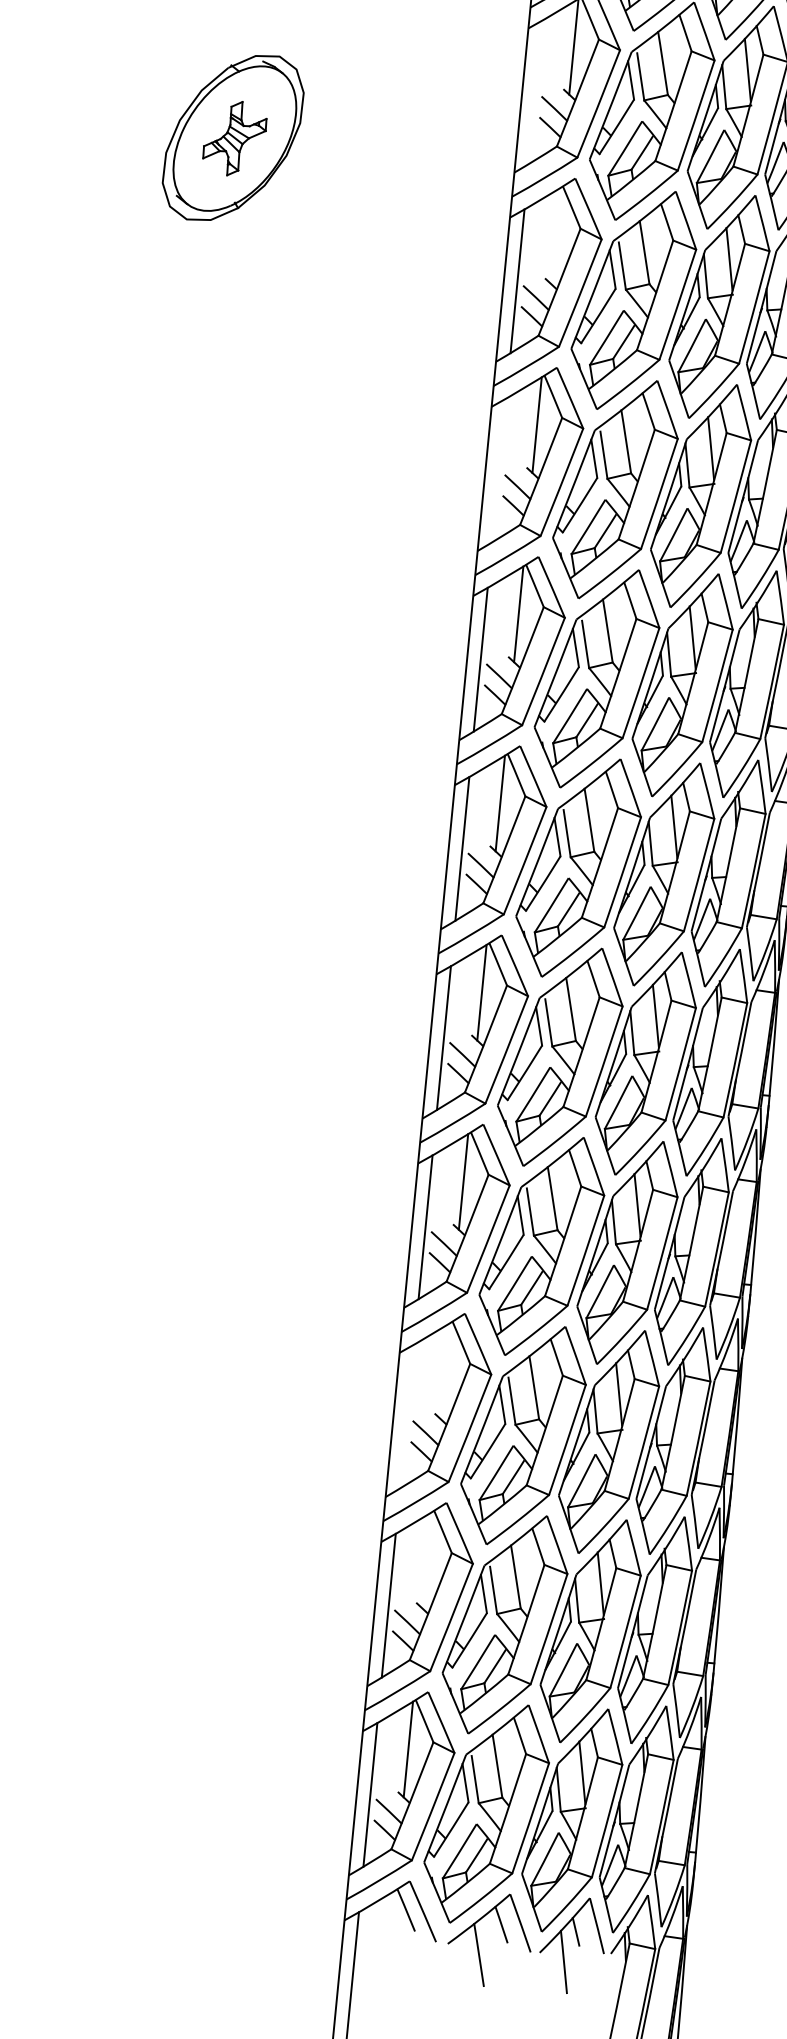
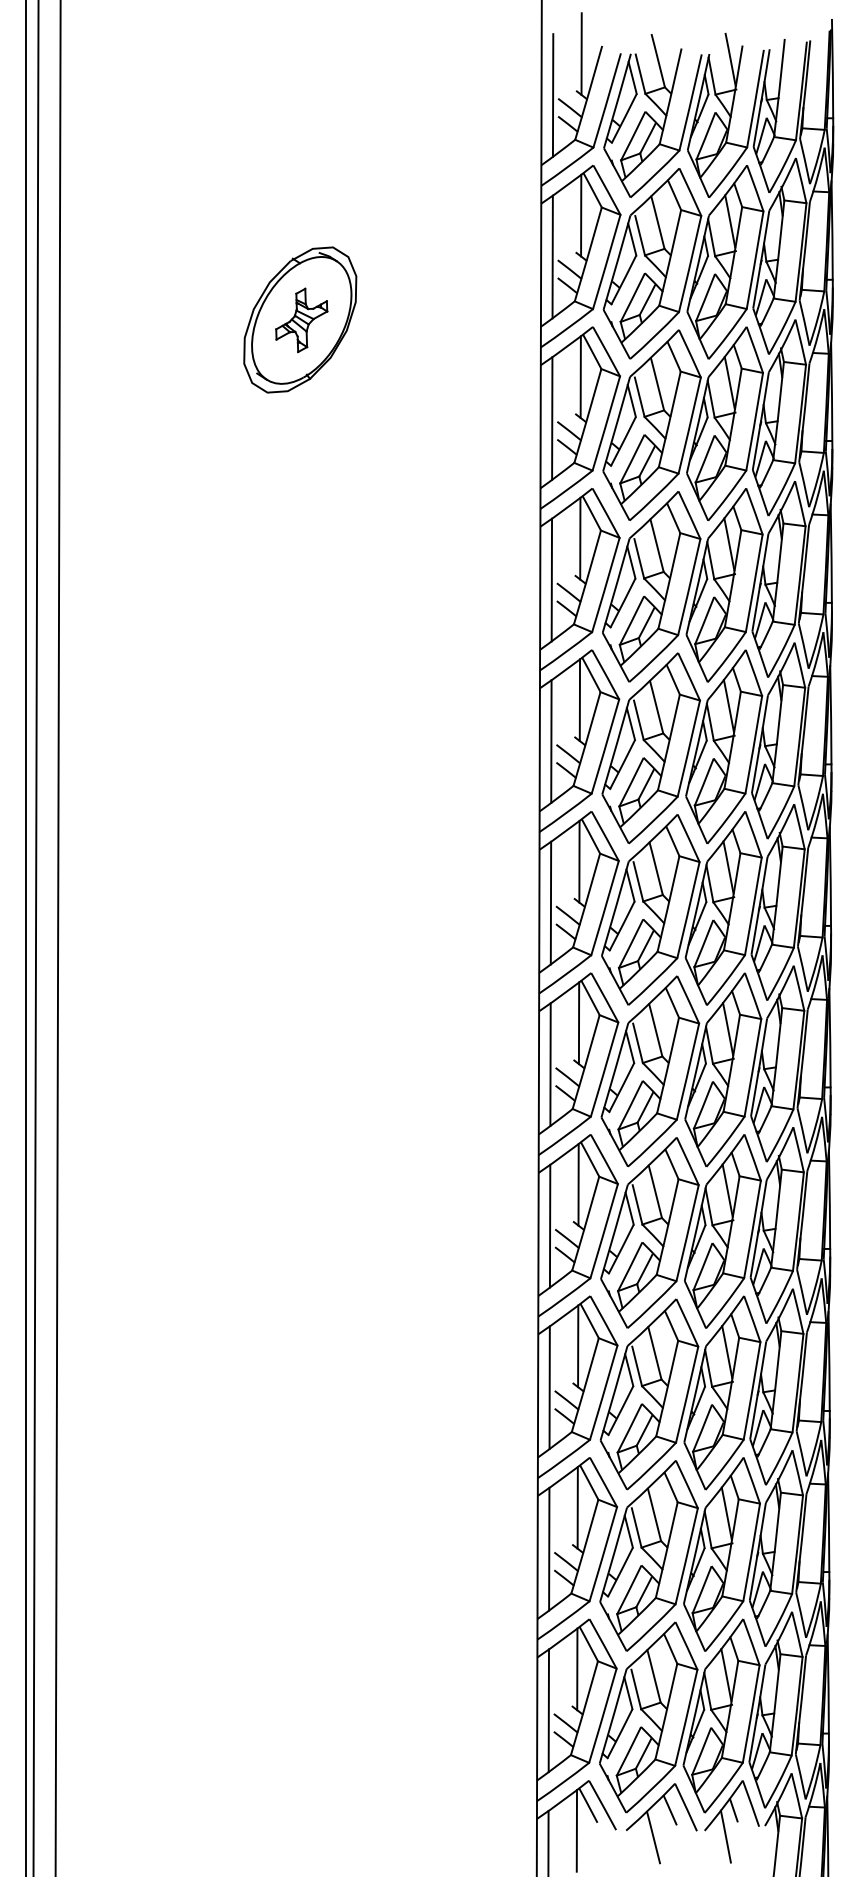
line: (535, 91) -> (552, 256), added
line: (555, 235) -> (580, 376), added
line: (498, 469) -> (551, 579), added
line: (445, 1371) -> (578, 1346), added
line: (406, 1416) -> (549, 1387), added
line: (426, 1559) -> (577, 1507), added
line: (389, 1938) -> (576, 1830), added

